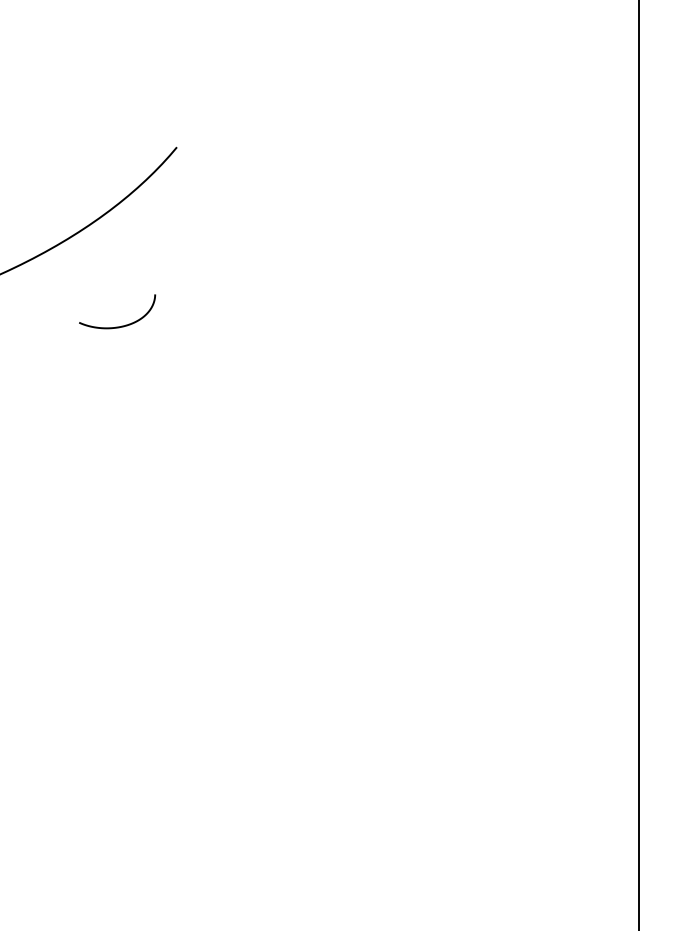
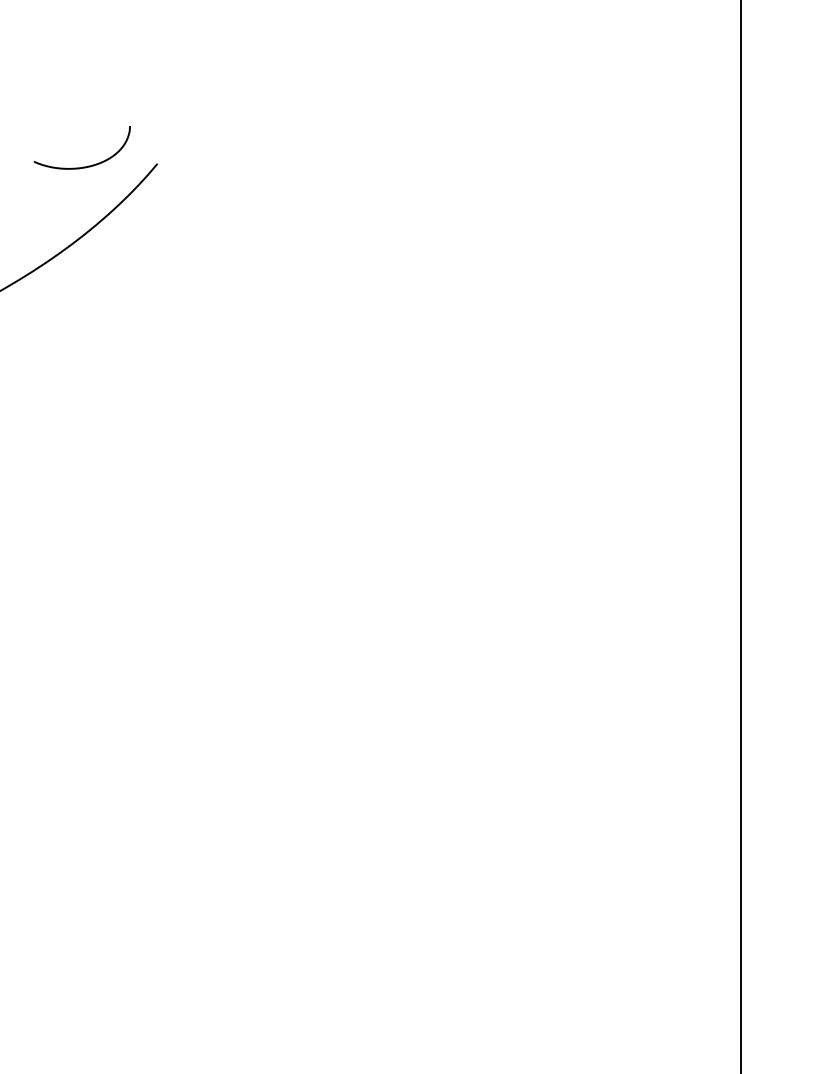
curve: (121, 325) -> (87, 165), moved

